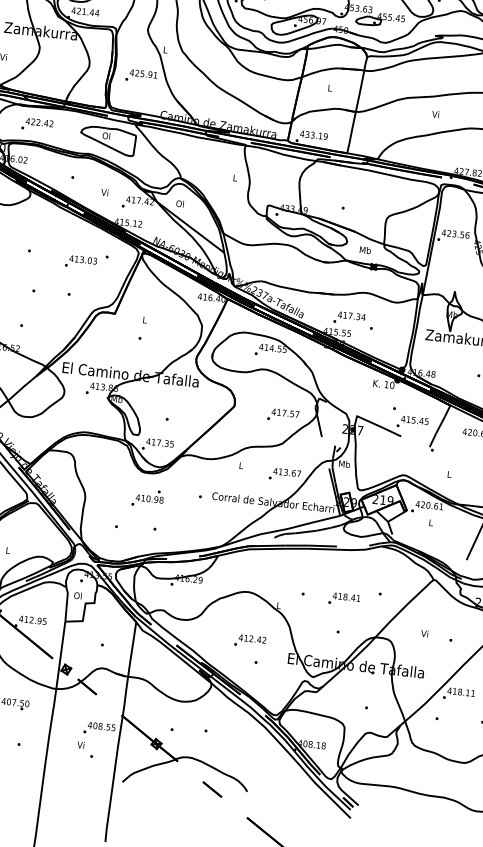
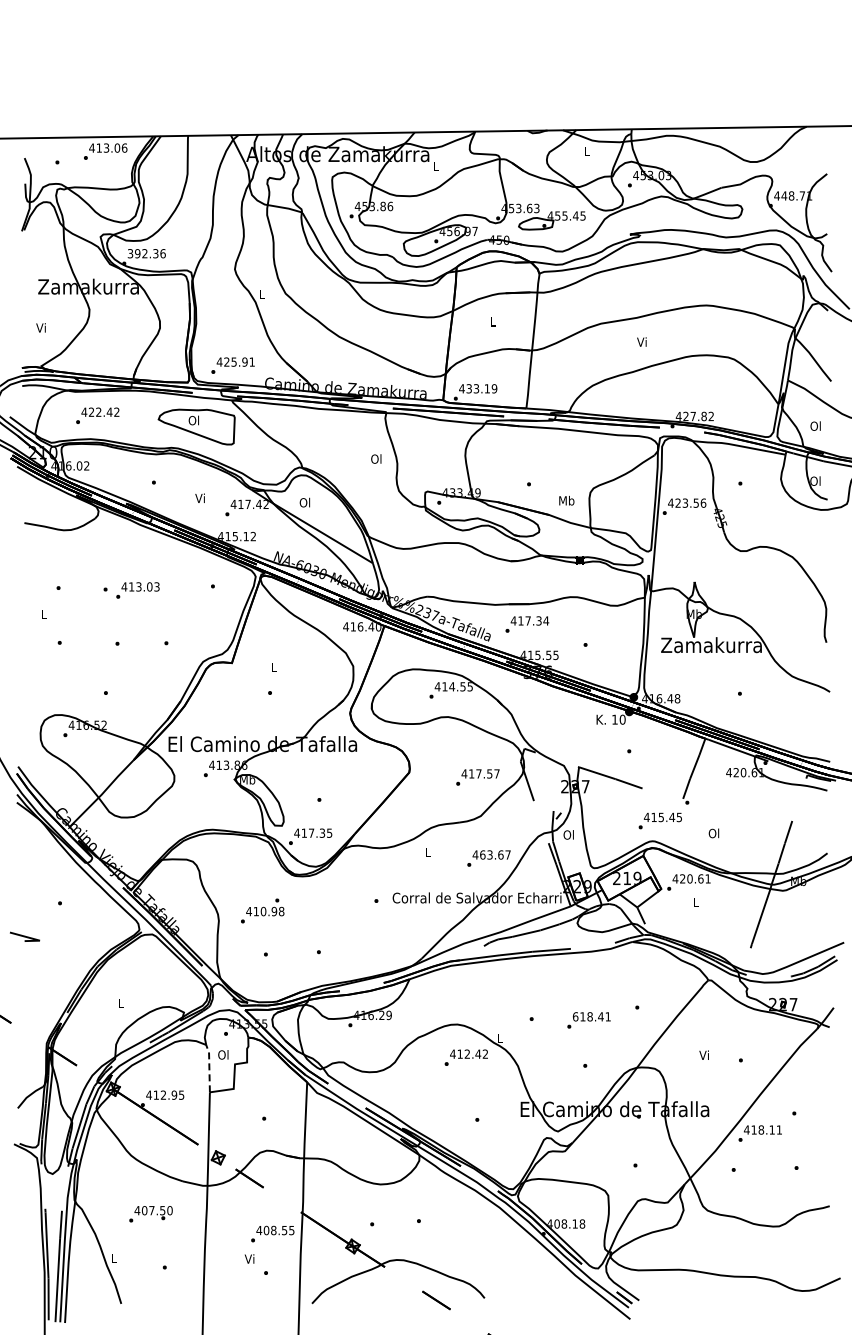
text: (85, 11) -> (146, 253), 421.44 -> 392.36
text: (141, 76) -> (232, 365), moved
text: (235, 177) -> (376, 458), L -> Ol
text: (365, 250) -> (566, 500), moved
text: (80, 262) -> (137, 590), moved
text: (349, 318) -> (527, 624), moved
text: (412, 422) -> (659, 820), moved
text: (344, 463) -> (568, 834), Mb -> Ol
text: (280, 471) -> (482, 854), 413.67 -> 463.67
text: (448, 474) -> (713, 833), L -> Ol
text: (147, 497) -> (262, 910), moved
text: (334, 595) -> (575, 1016), 418.41 -> 618.41
line: (66, 603) -> (209, 1067), solid -> dashed
text: (249, 641) -> (465, 1057), moved

